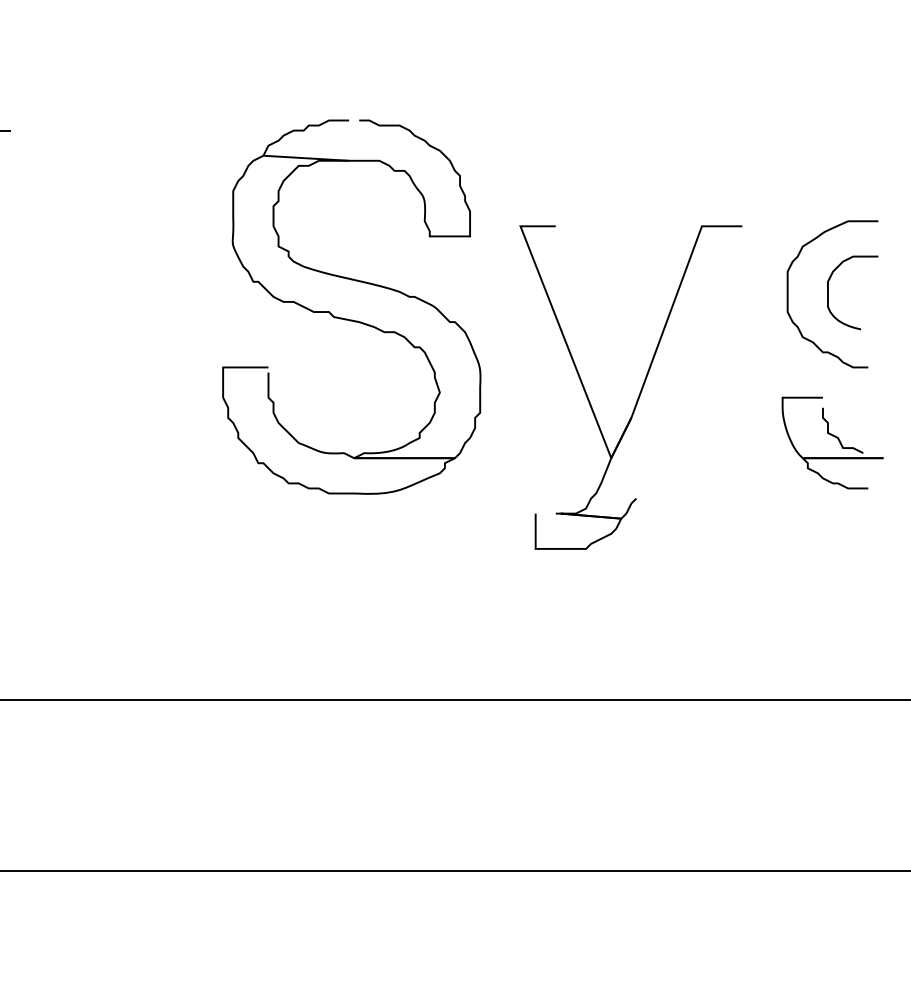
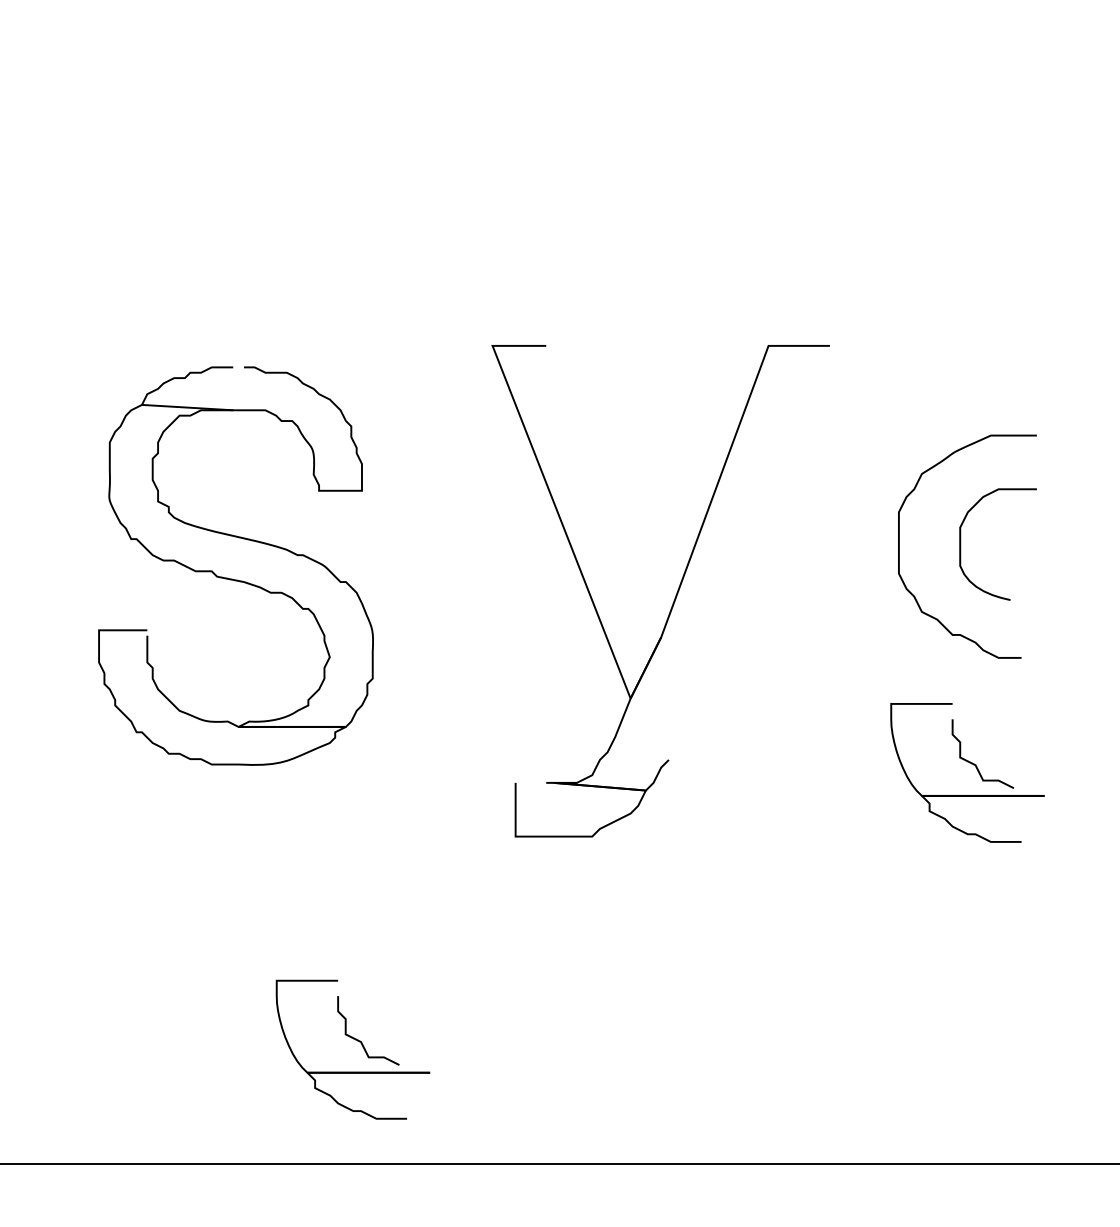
part: (351, 306) -> (235, 565), size x0.7
part: (640, 389) -> (675, 594), moved
part: (428, 624) -> (352, 1048), added

